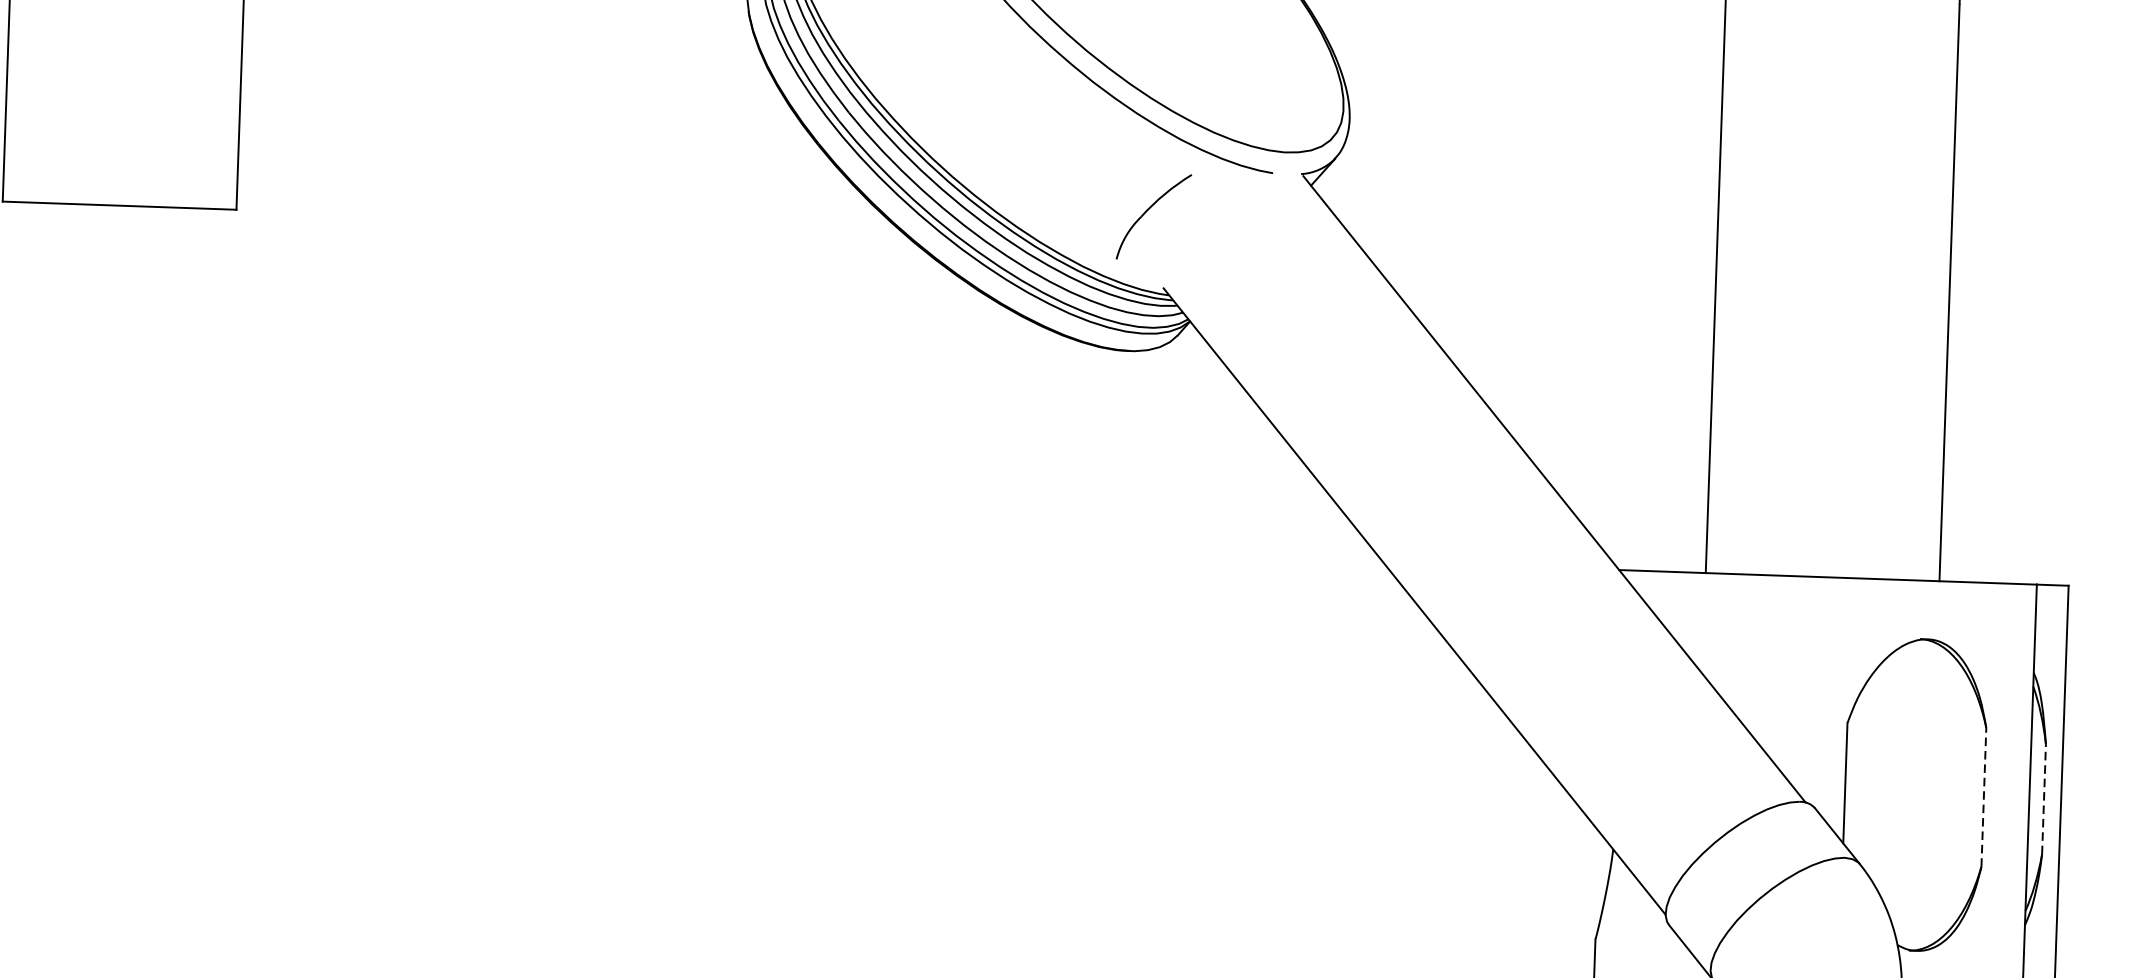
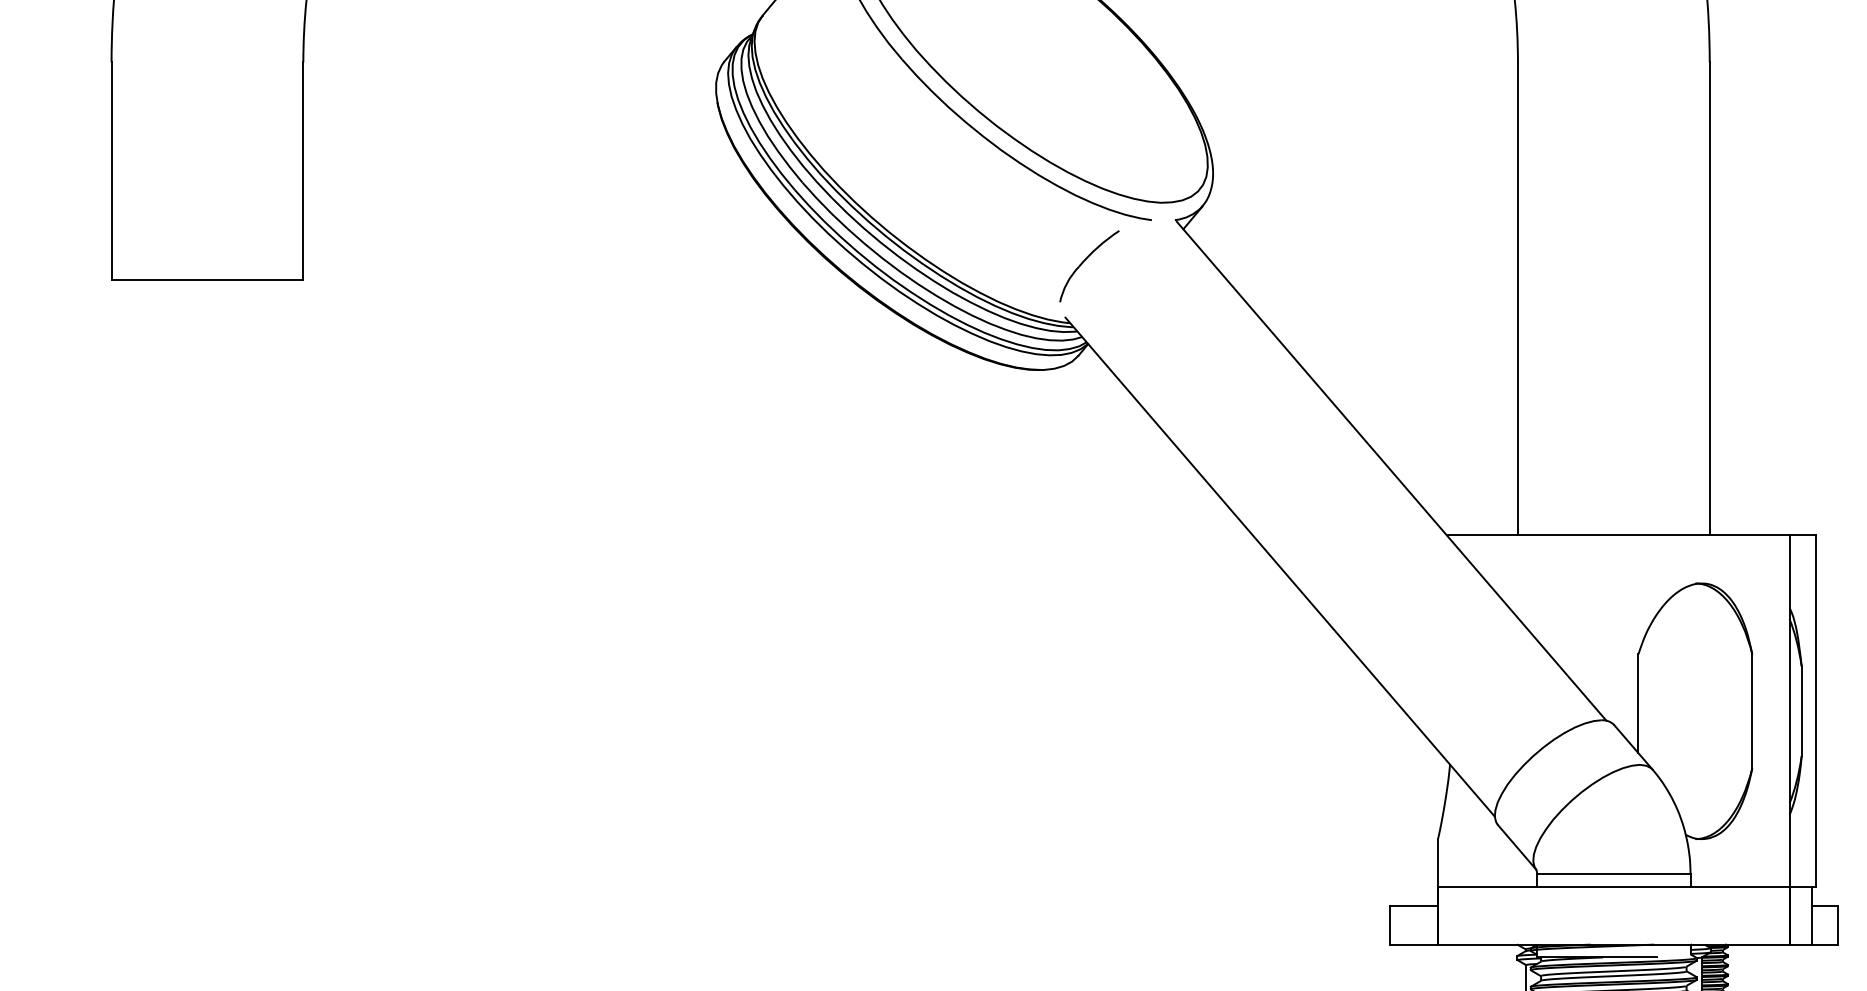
part: (1146, 213) -> (1083, 263), moved
line: (1984, 797) -> (1752, 711), dashed -> solid
line: (2043, 798) -> (1801, 710), dashed -> solid

